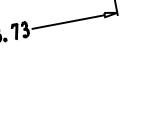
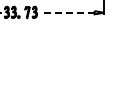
line: (68, 21) -> (67, 12), solid -> dashed

